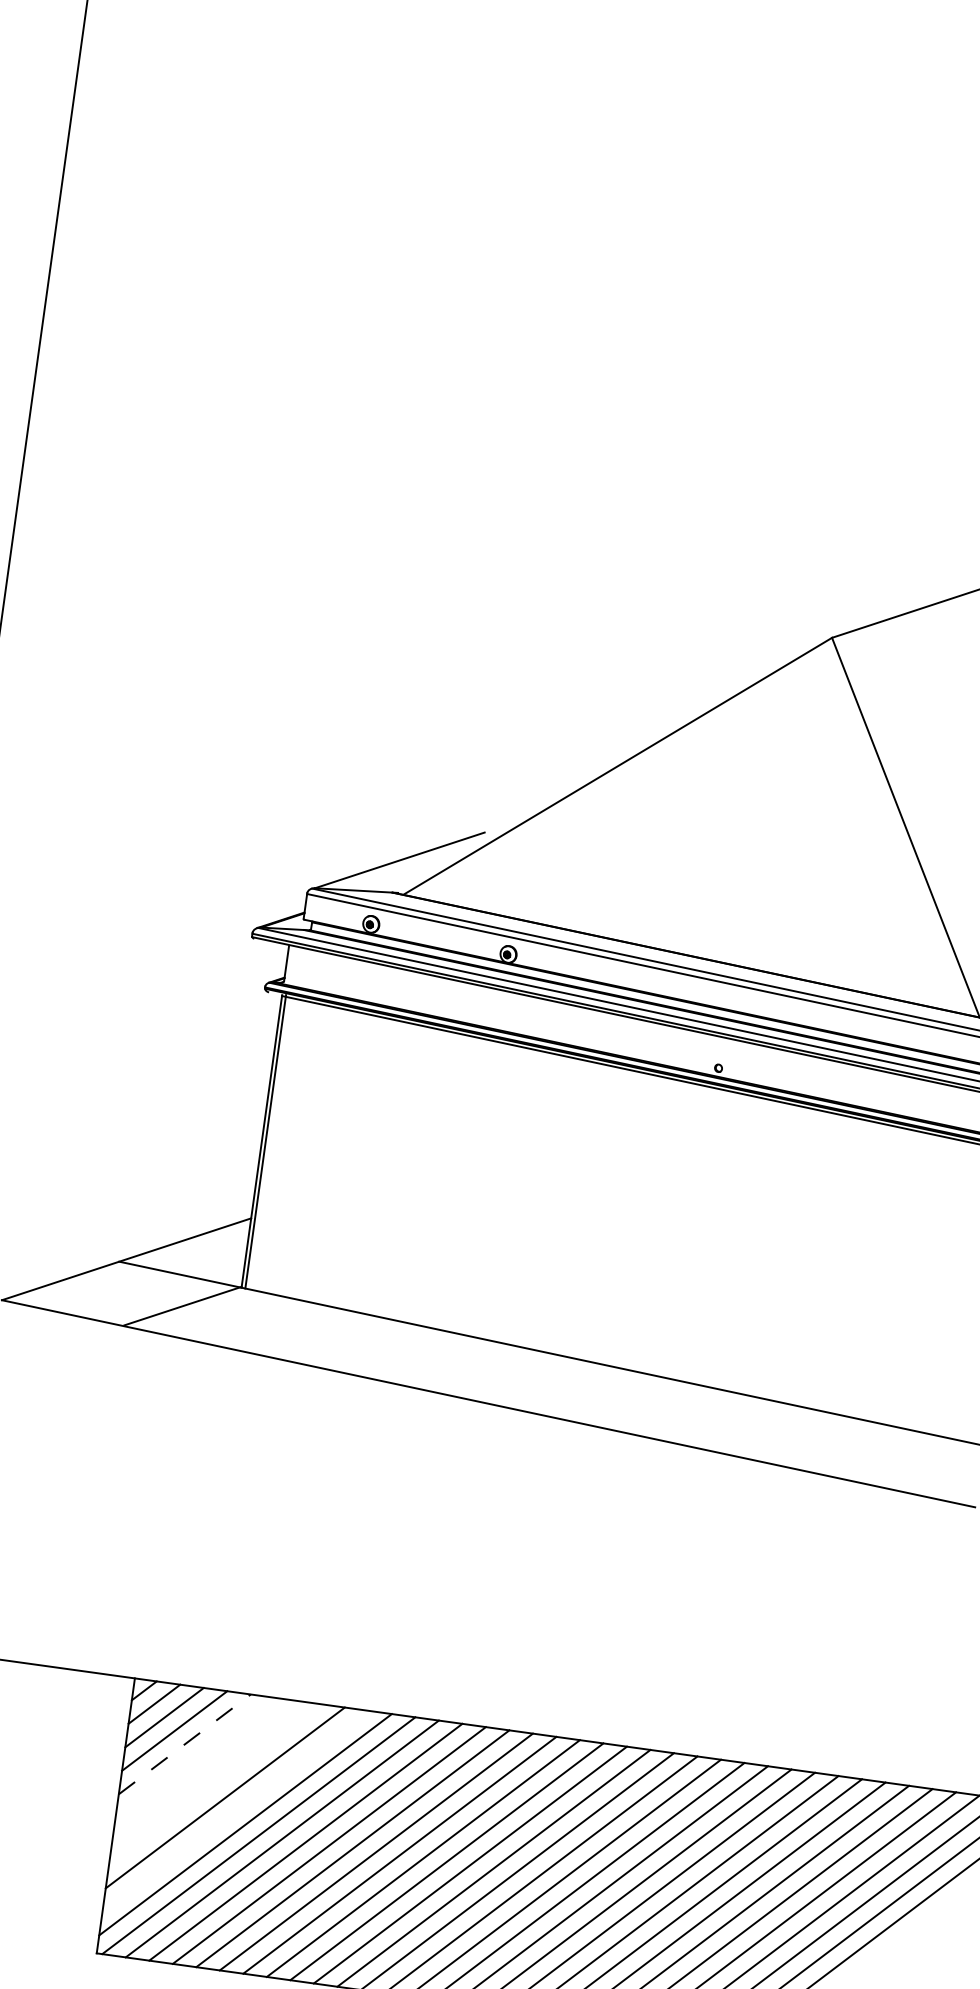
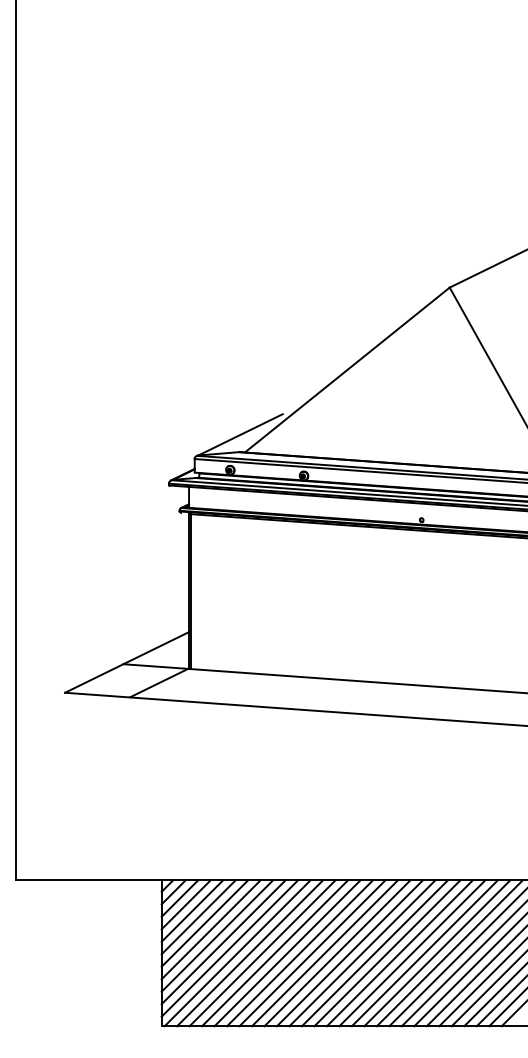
line: (184, 1745) -> (192, 911), dashed -> solid
line: (194, 1758) -> (198, 917), added
line: (204, 1771) -> (204, 923), added
line: (213, 1783) -> (210, 929), added
line: (235, 1811) -> (223, 942), added

